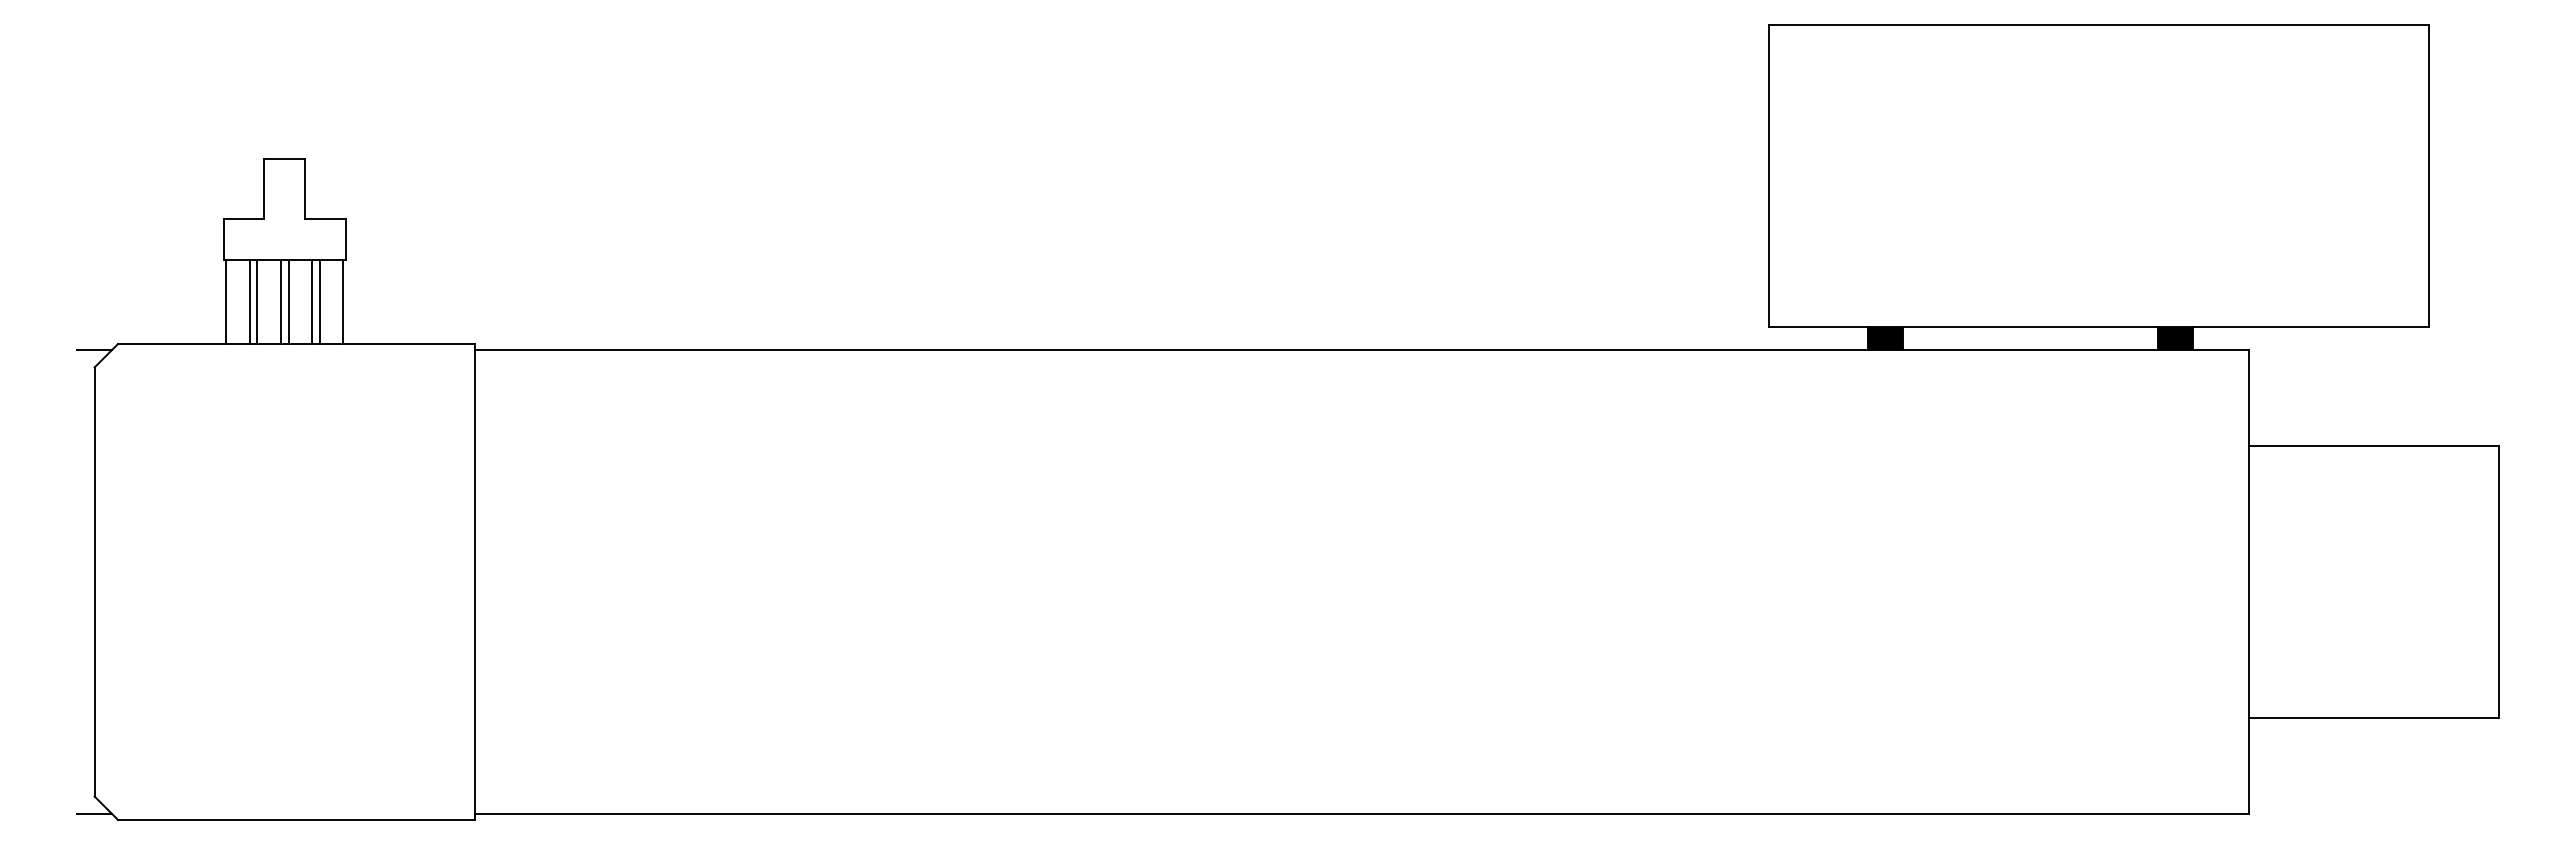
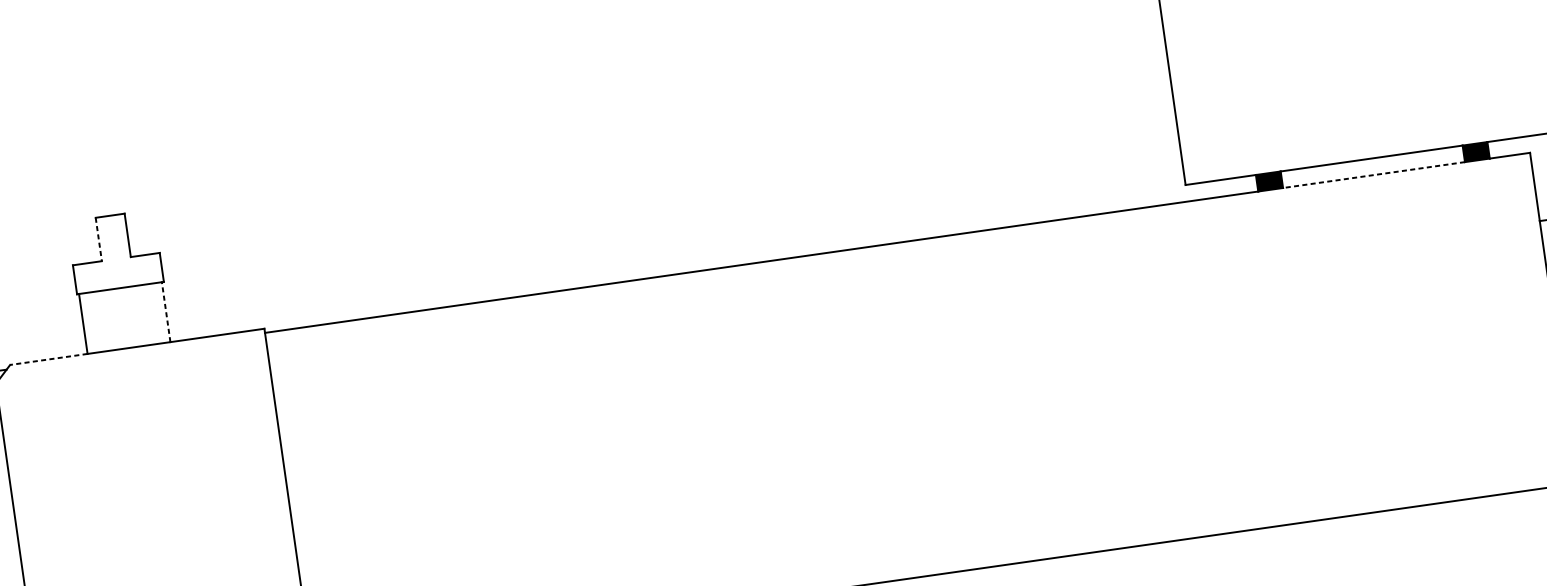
line: (264, 189) -> (98, 239), solid -> dashed
line: (342, 301) -> (165, 311), solid -> dashed
line: (249, 302) -> (99, 321), removed
line: (257, 302) -> (105, 321), removed
line: (280, 302) -> (121, 318), removed
line: (288, 302) -> (127, 317), removed
line: (311, 302) -> (143, 315), removed
line: (319, 302) -> (149, 314), removed
line: (171, 344) -> (48, 359), solid -> dashed
line: (2030, 350) -> (1374, 175), solid -> dashed

